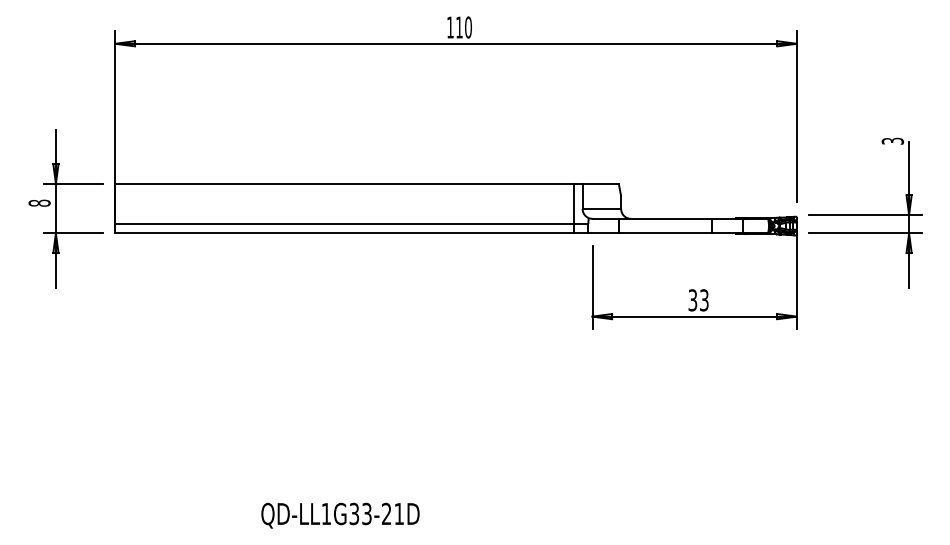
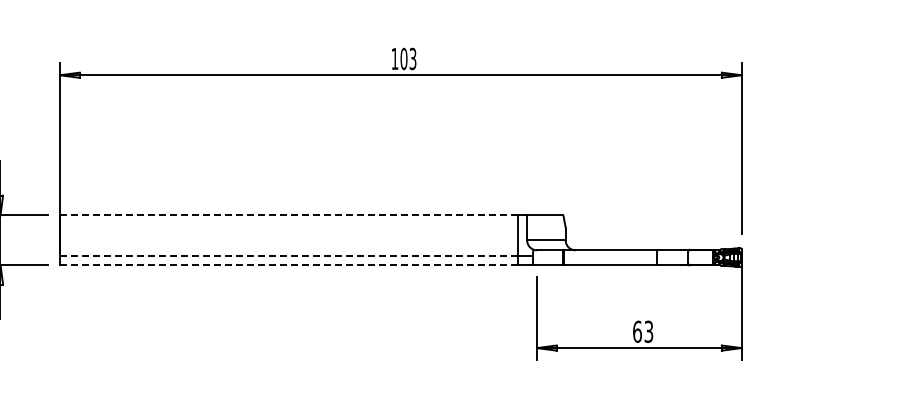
text: (463, 27) -> (408, 58), 110 -> 103
line: (344, 183) -> (289, 214), solid -> dashed
part: (865, 212) -> (810, 243), removed
line: (344, 224) -> (289, 255), solid -> dashed
line: (344, 233) -> (289, 264), solid -> dashed
text: (692, 300) -> (637, 331), 33 -> 63

